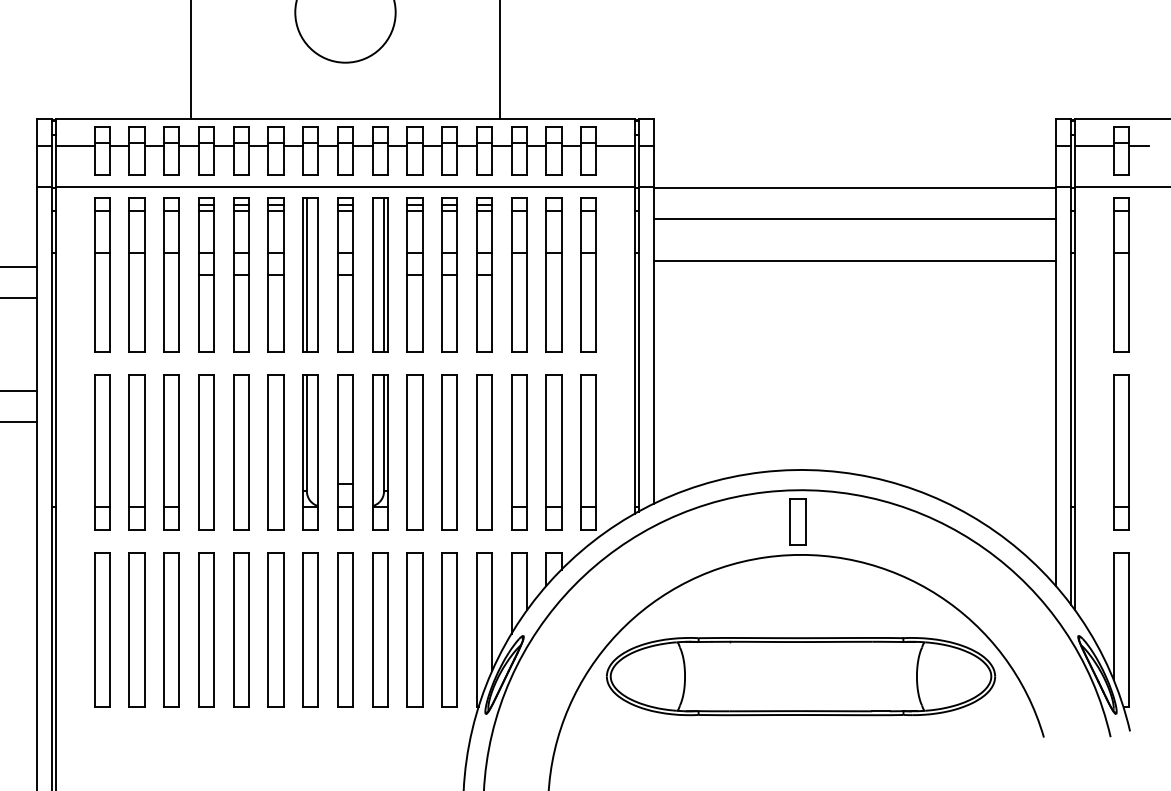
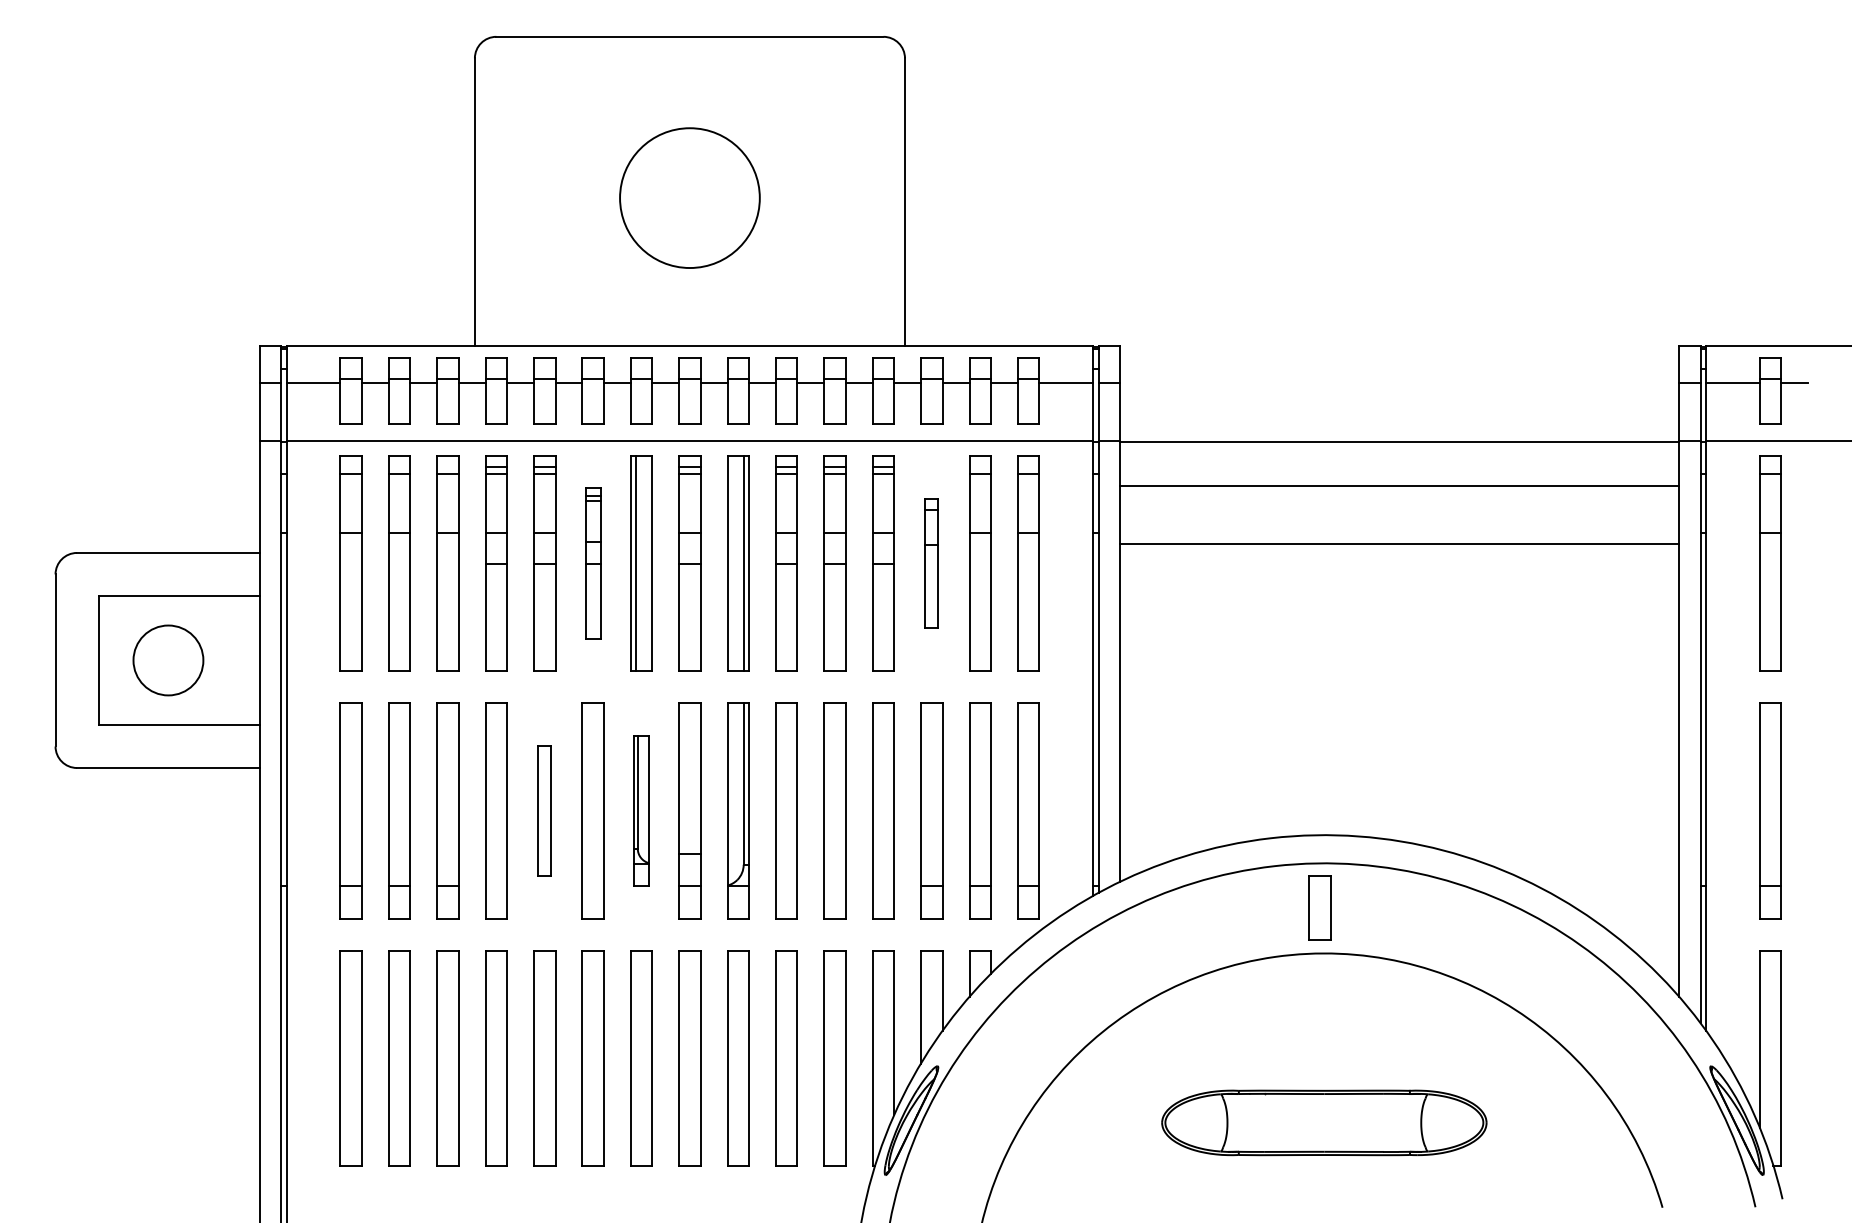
part: (275, 274) -> (592, 563), size x0.7
part: (518, 274) -> (931, 563), size x0.6
part: (241, 452) -> (544, 810), size x0.6
part: (310, 452) -> (641, 810), size x0.7
part: (801, 676) -> (1324, 1122), size x0.6

